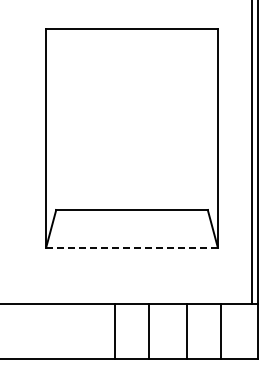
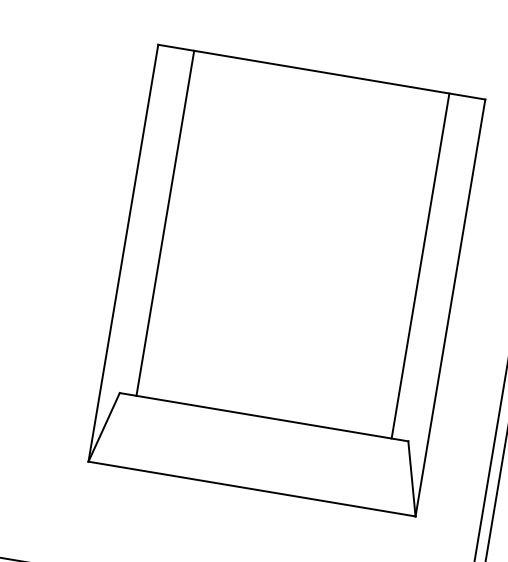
line: (65, 119) -> (166, 223), added
line: (199, 119) -> (421, 266), added
line: (132, 247) -> (253, 488), dashed -> solid

